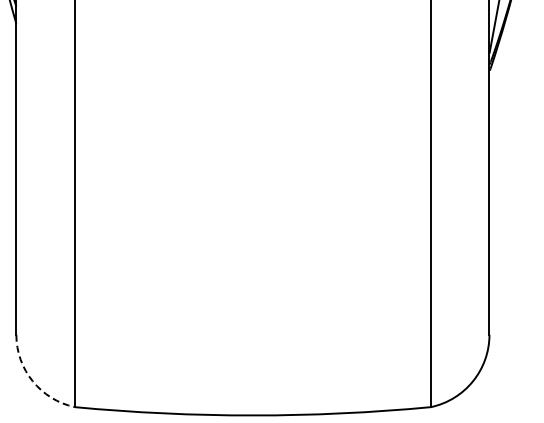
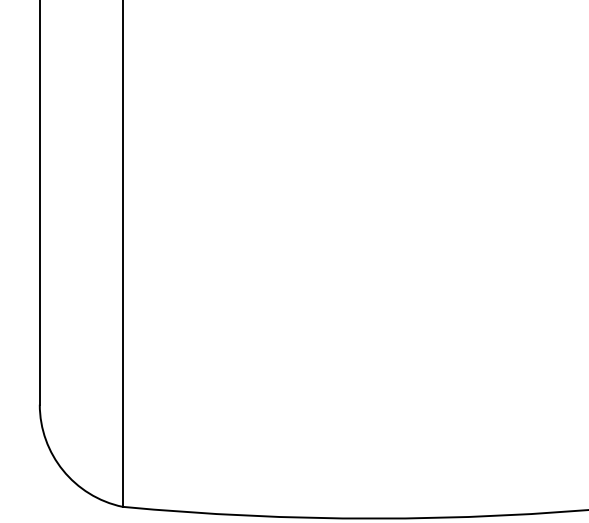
arc: (32, 381) -> (62, 470), dashed -> solid

